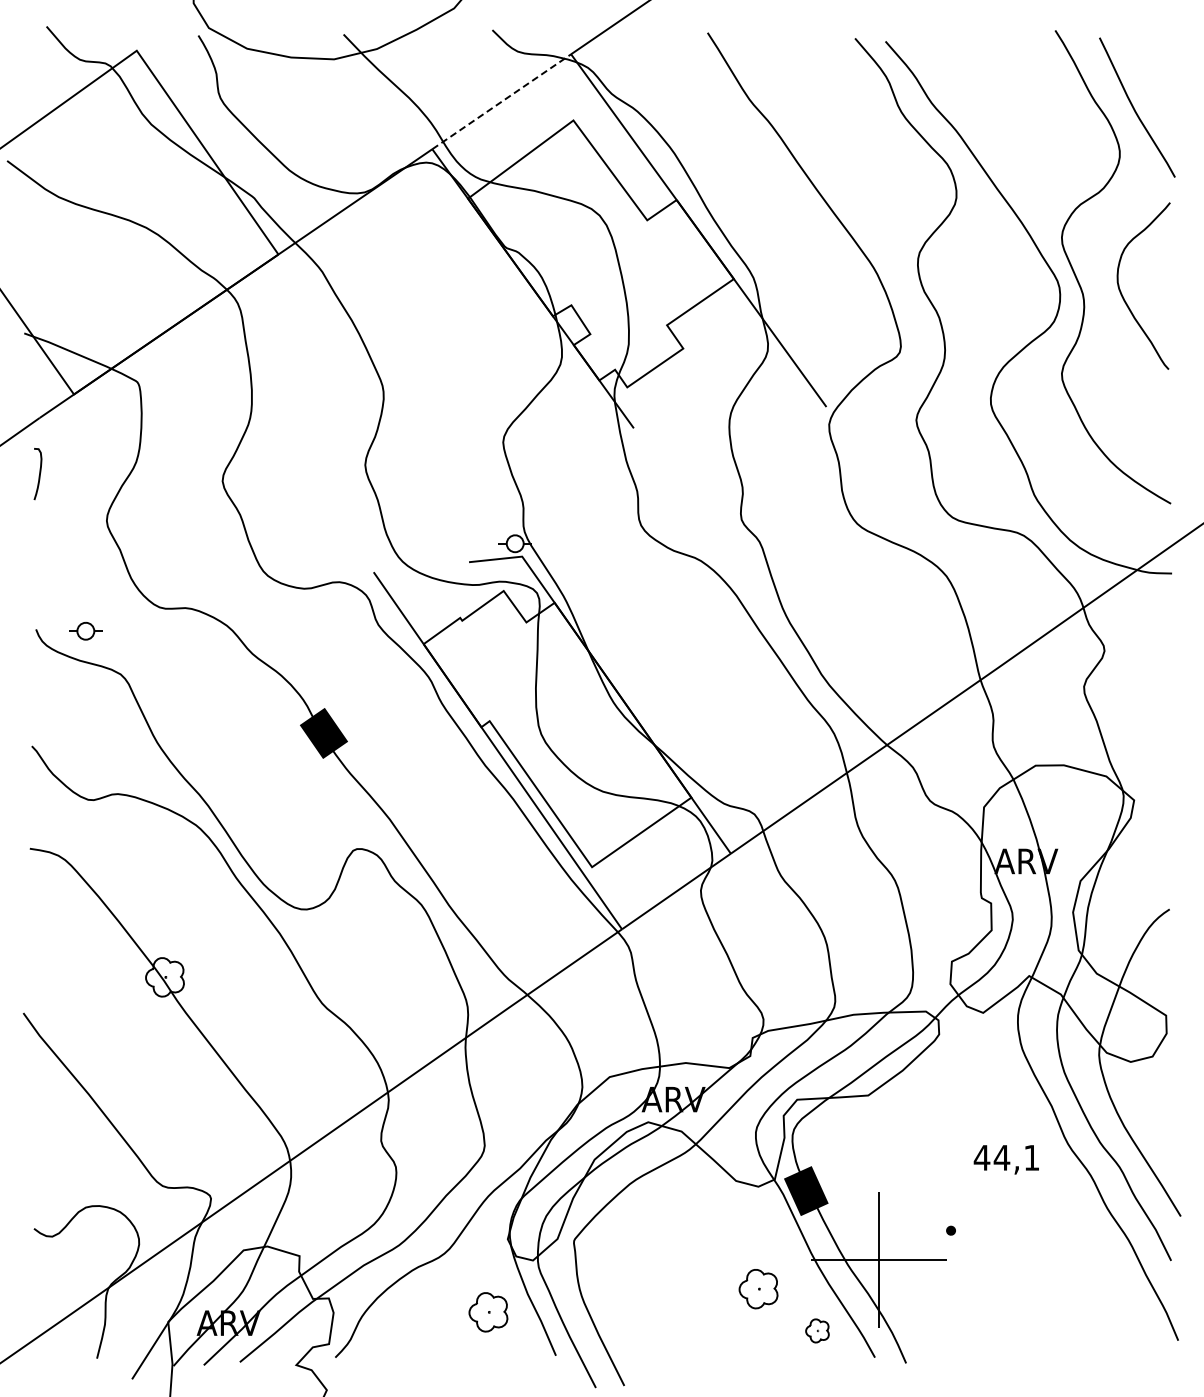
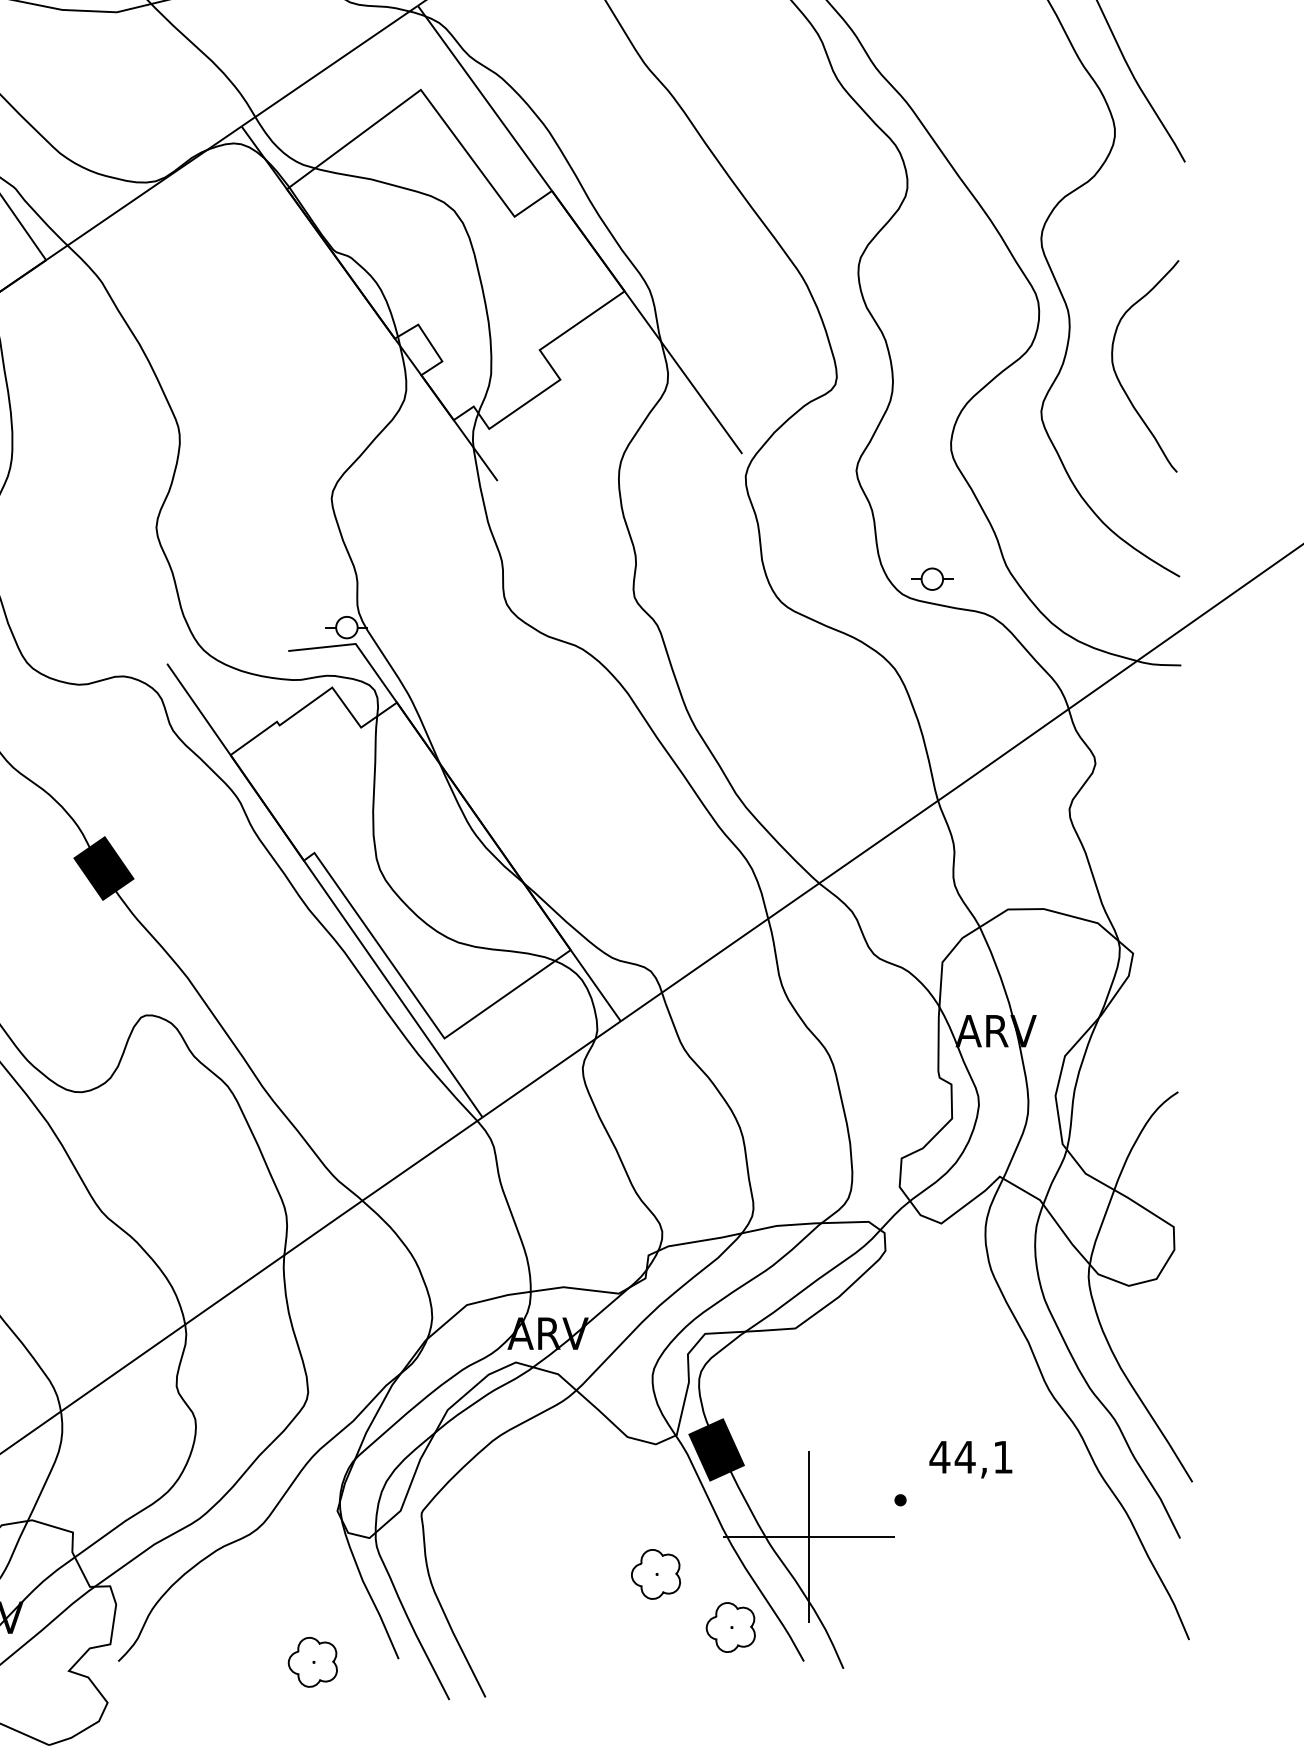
line: (502, 101) -> (330, 65), dashed -> solid
curve: (1121, 291) -> (1117, 373), moved
part: (975, 505) -> (931, 579), added
text: (1005, 1159) -> (969, 1459), moved
part: (488, 1312) -> (312, 1662), moved
part: (817, 1330) -> (730, 1627), size x1.67

